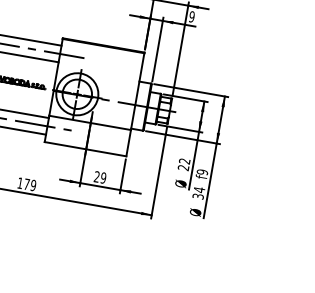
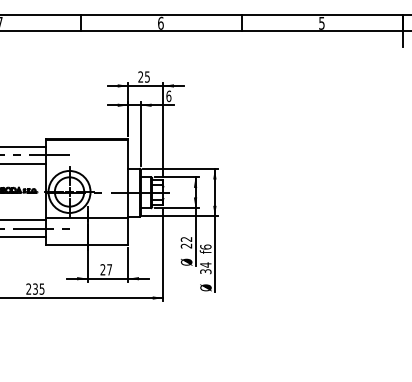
text: (191, 16) -> (168, 96), 9 -> 6
text: (202, 171) -> (205, 246), f9 -> f6
text: (103, 177) -> (109, 269), 29 -> 27
text: (27, 183) -> (35, 288), 179 -> 235

